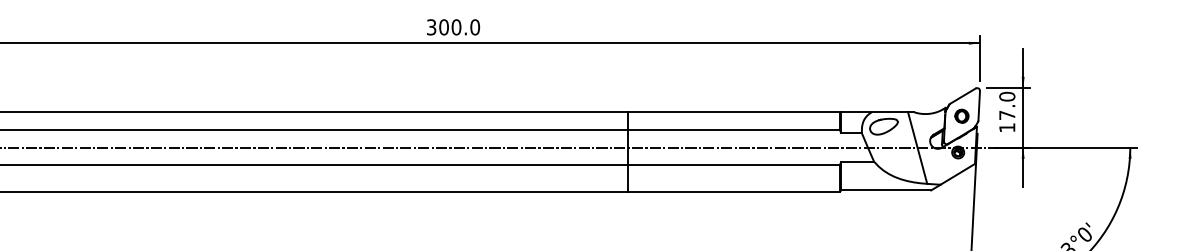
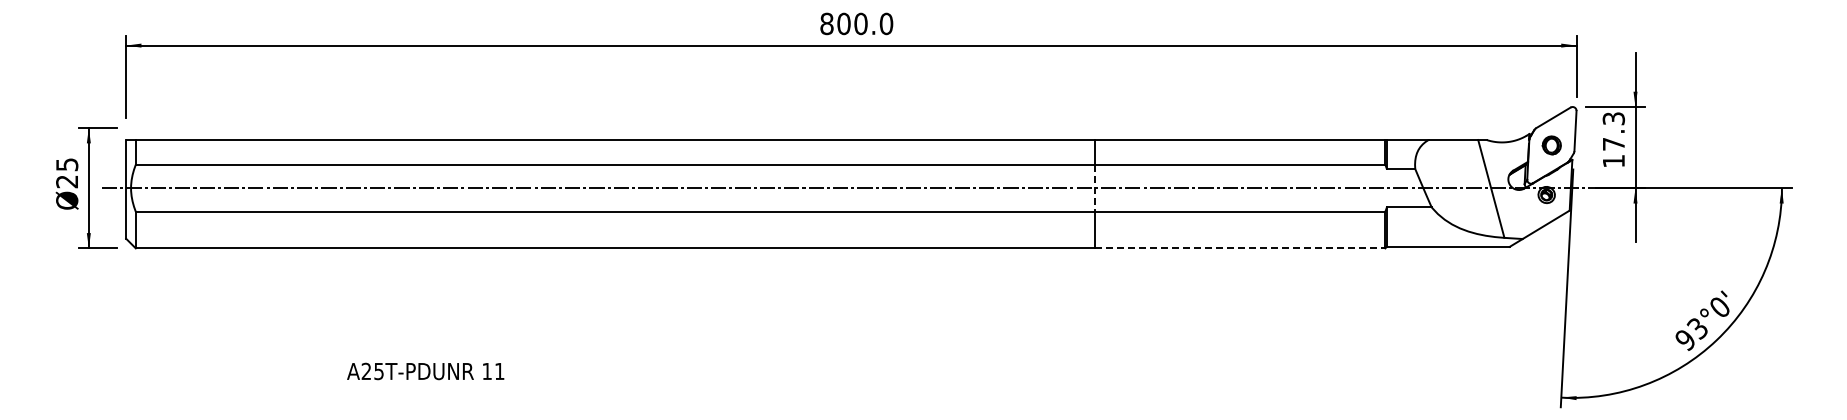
text: (431, 27) -> (826, 23), 300.0 -> 800.0
text: (1007, 96) -> (1613, 118), 17.0 -> 17.3
curve: (887, 130) -> (1449, 165), removed
line: (628, 147) -> (1095, 188), solid -> dashed
line: (734, 191) -> (1240, 248), solid -> dashed

